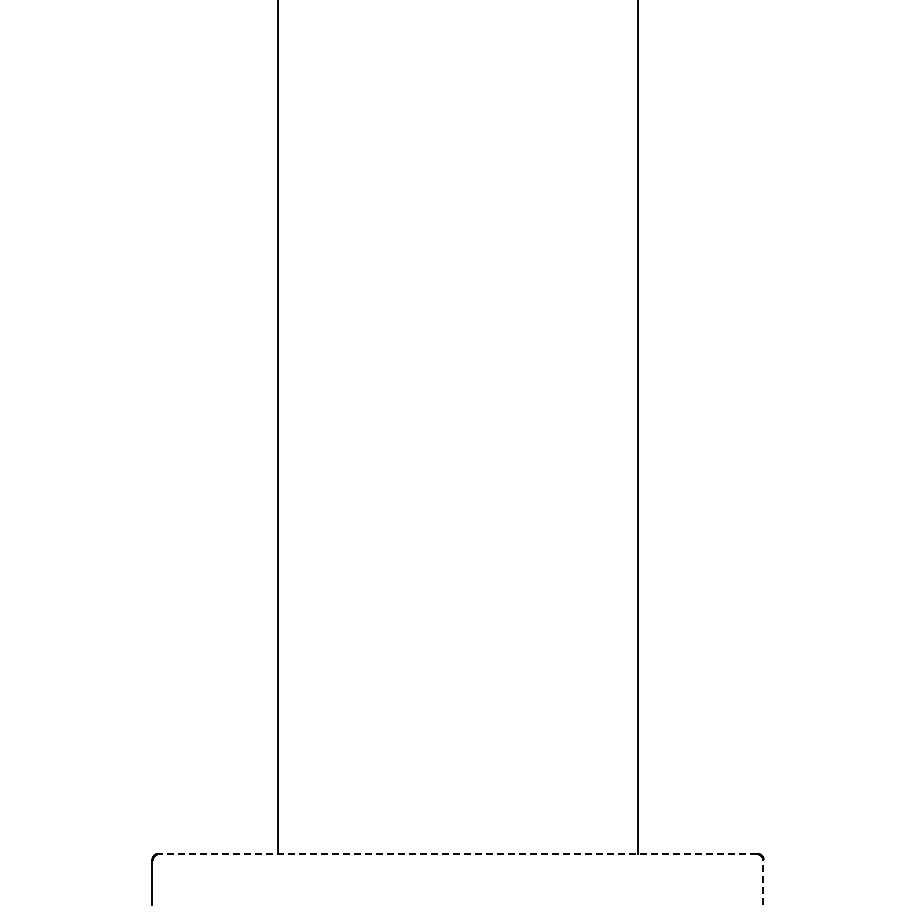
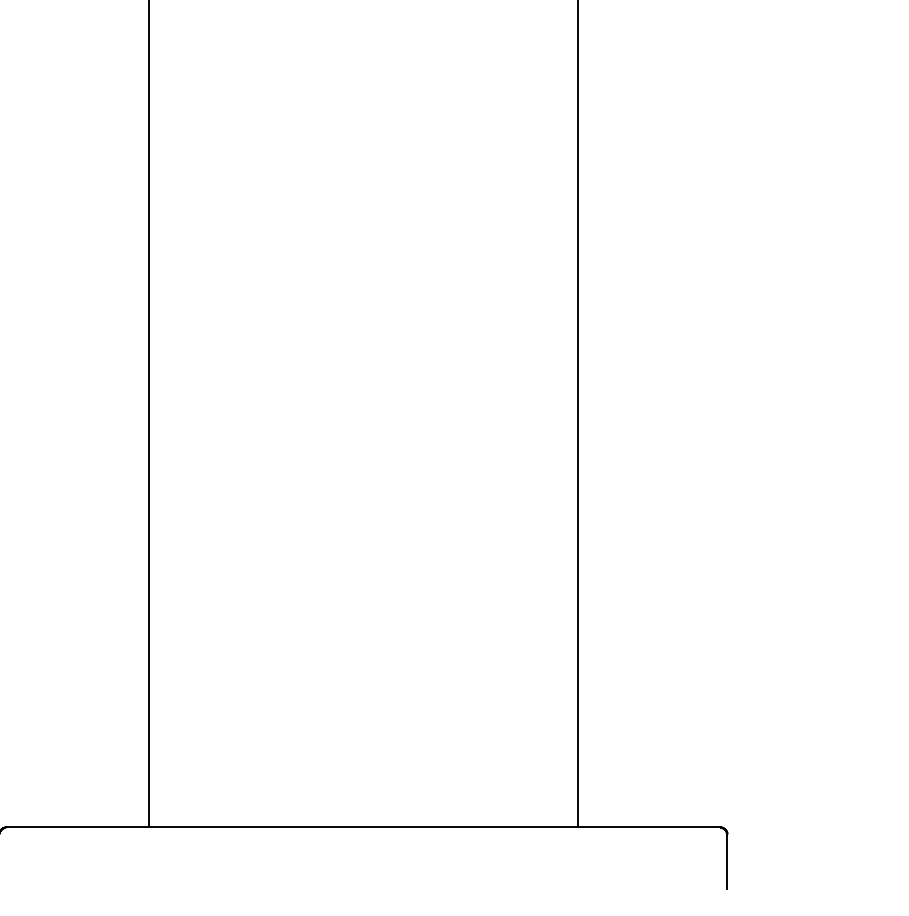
line: (457, 854) -> (362, 828), dashed -> solid
line: (763, 882) -> (727, 861), dashed -> solid

